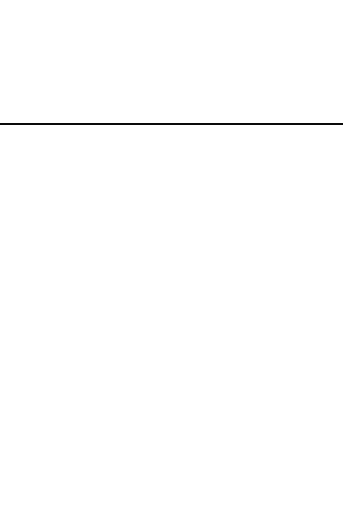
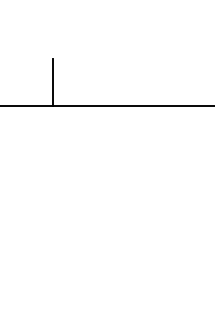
line: (135, 92) -> (53, 82), added

